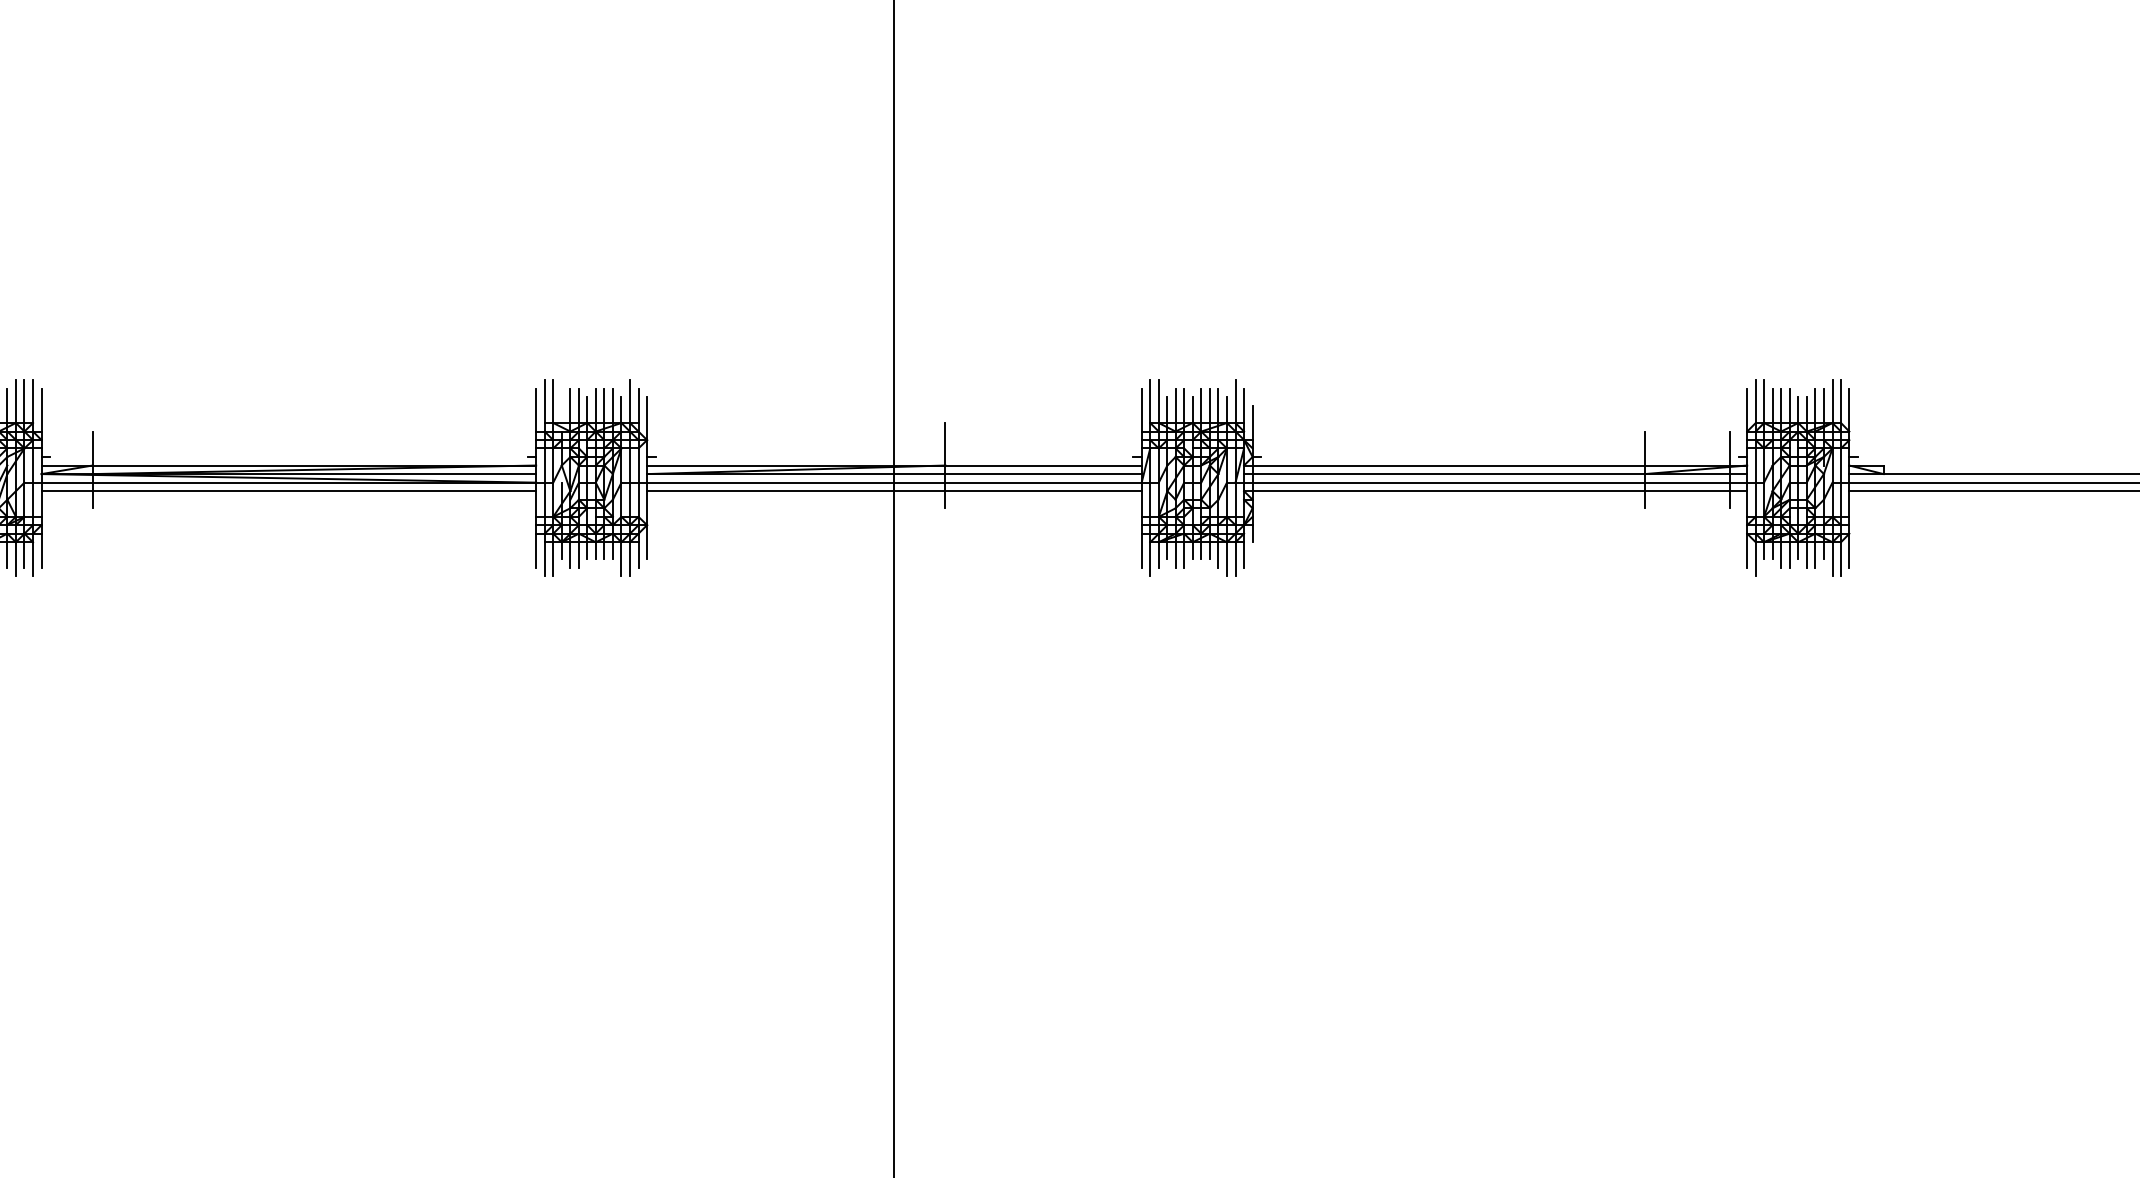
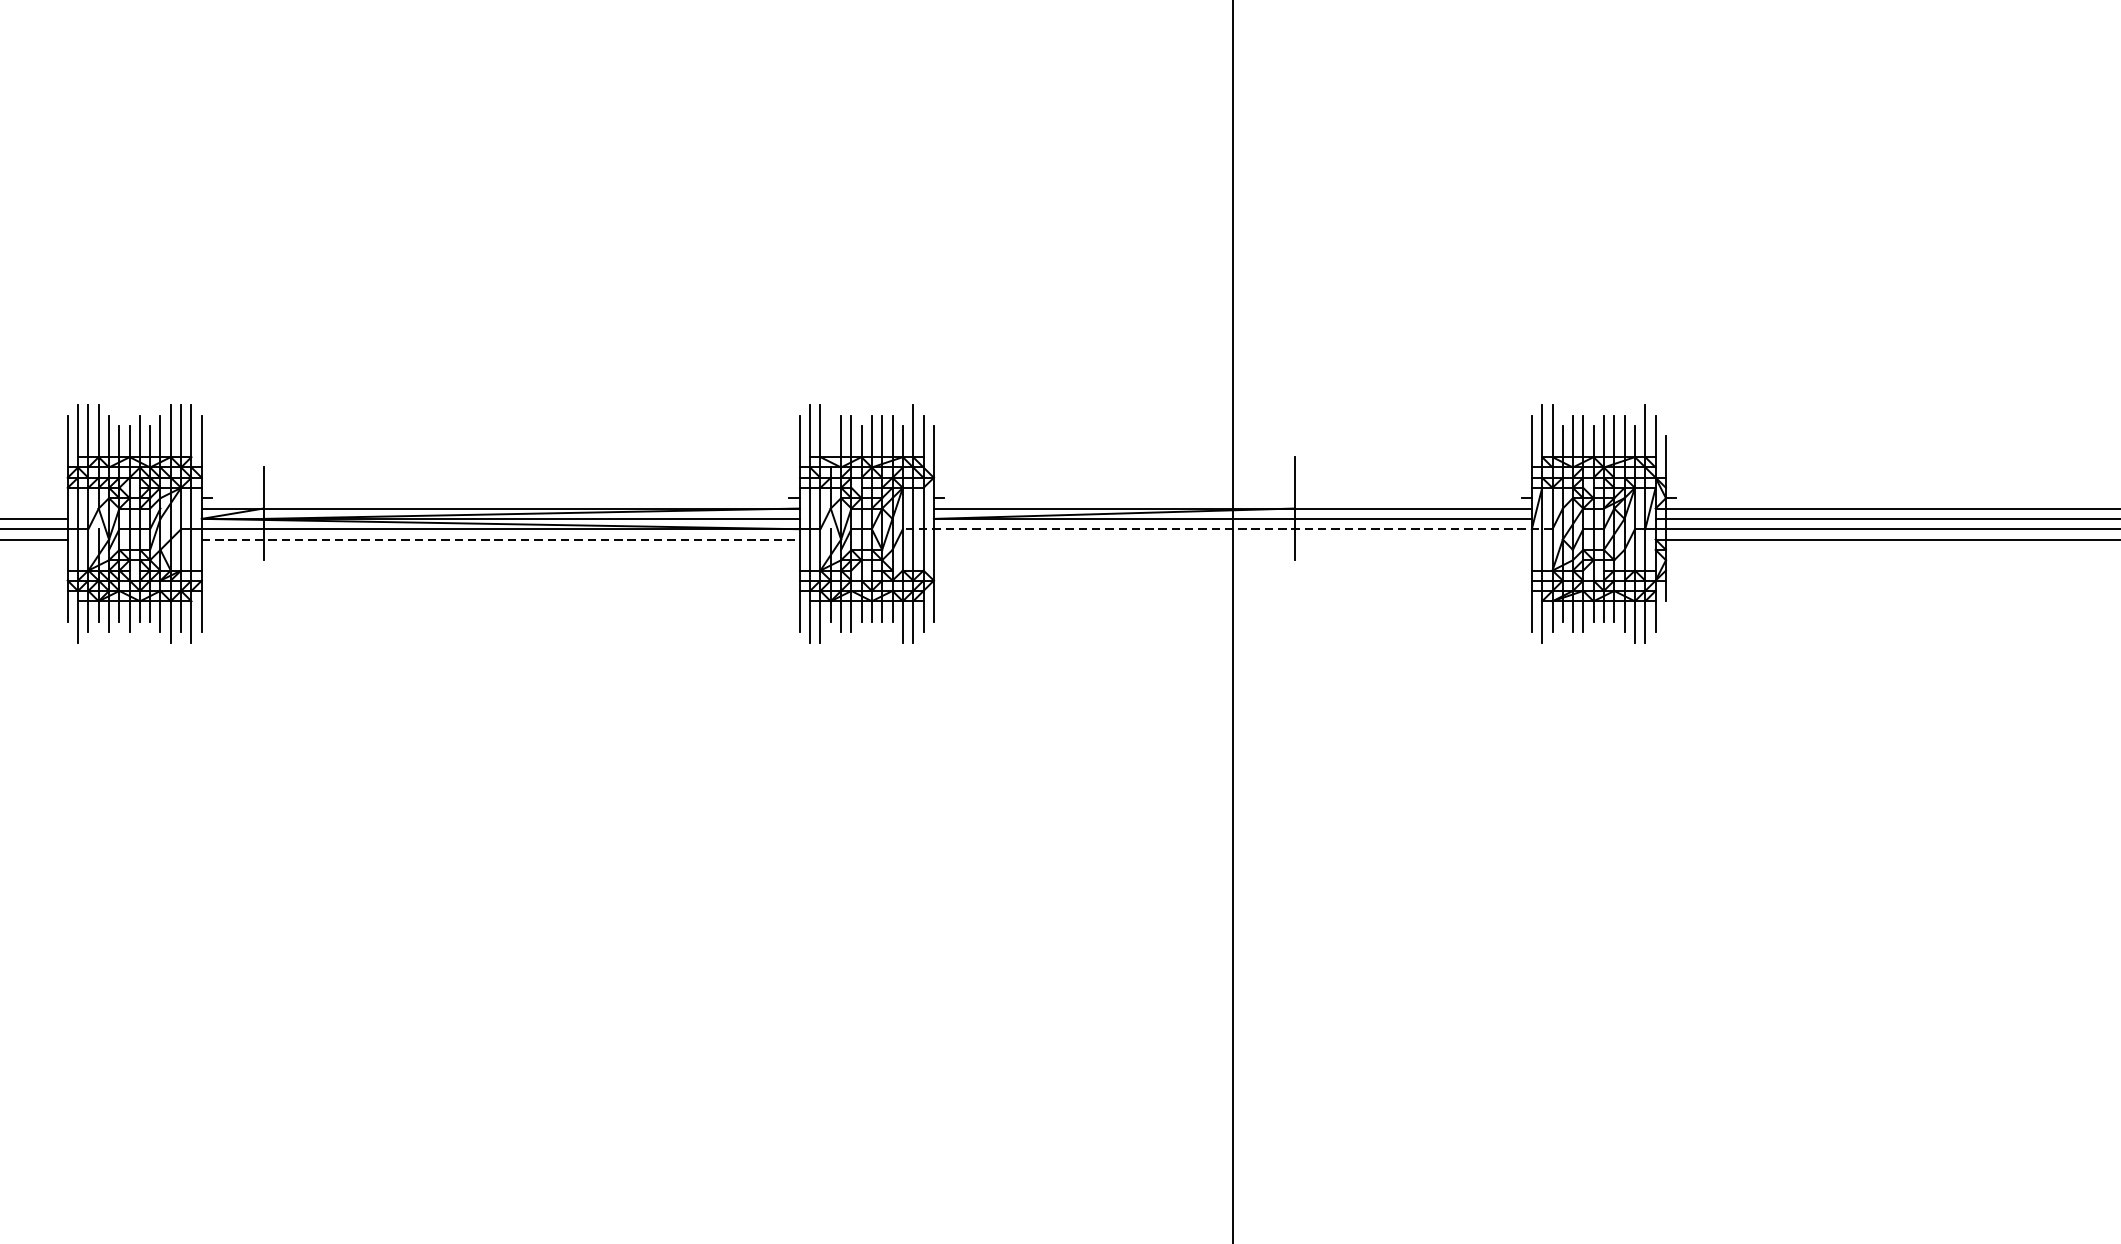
line: (890, 482) -> (1228, 529), solid -> dashed
line: (289, 491) -> (501, 539), solid -> dashed
line: (894, 491) -> (1232, 539), removed

